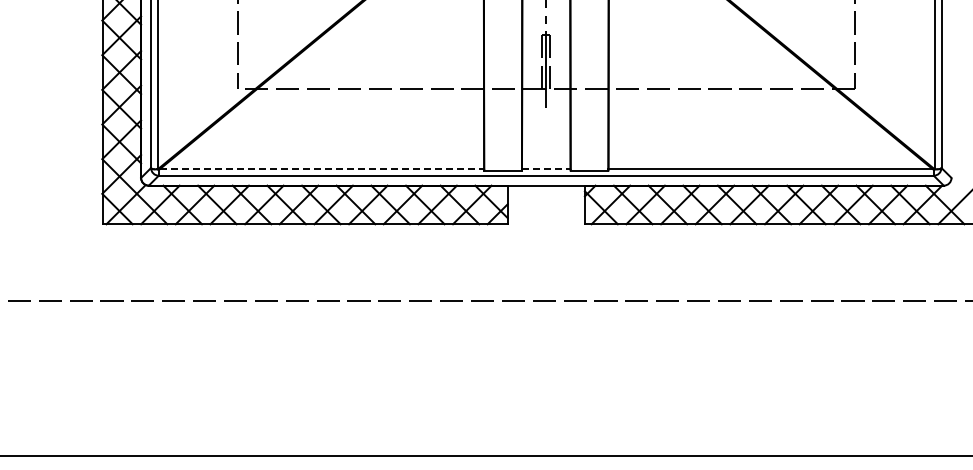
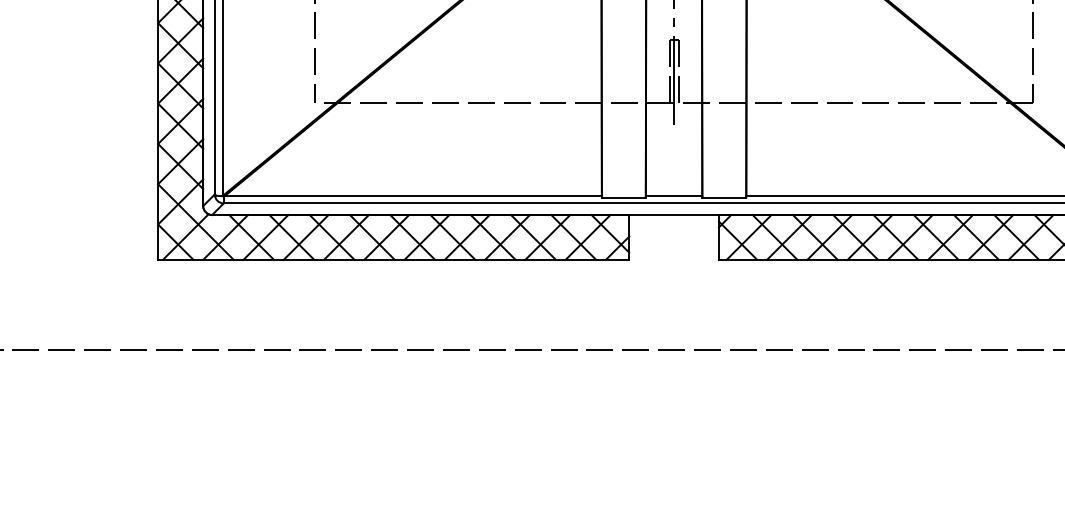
line: (322, 168) -> (414, 195), dashed -> solid
line: (546, 168) -> (674, 195), dashed -> solid

